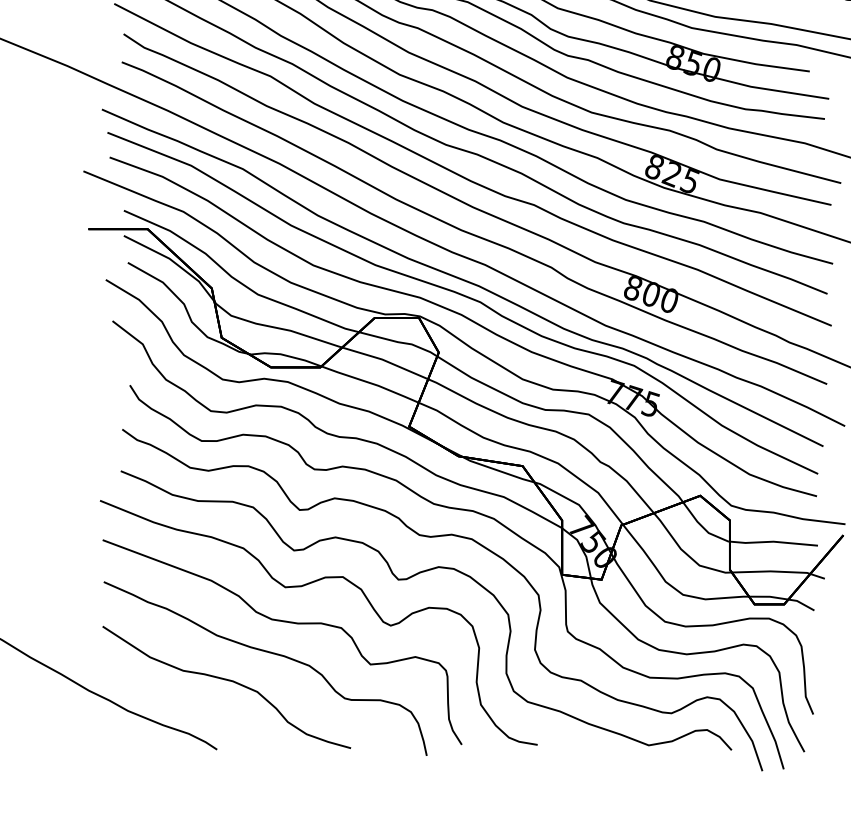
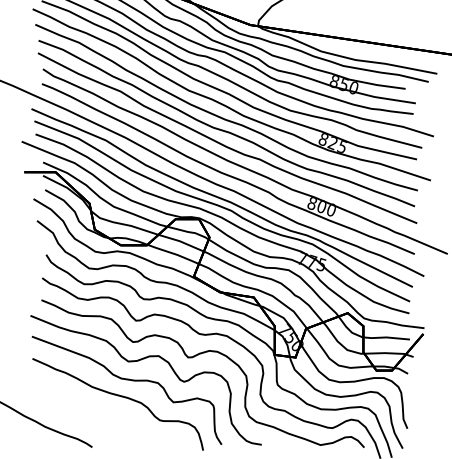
curve: (226, 681) -> (97, 411), removed

